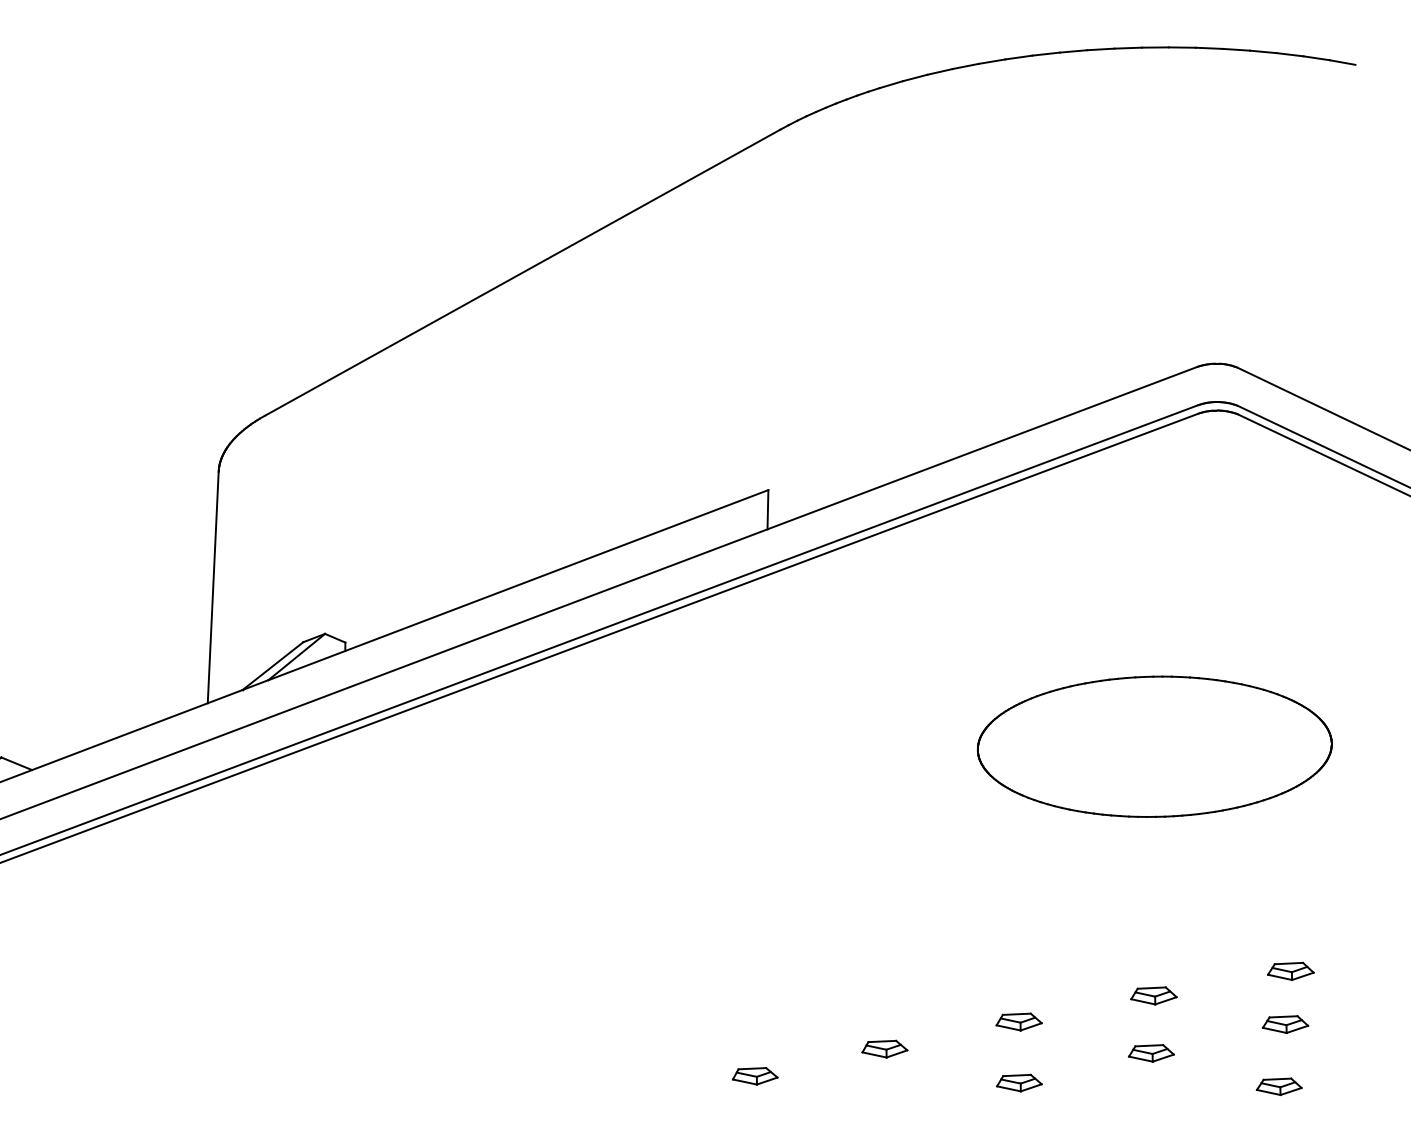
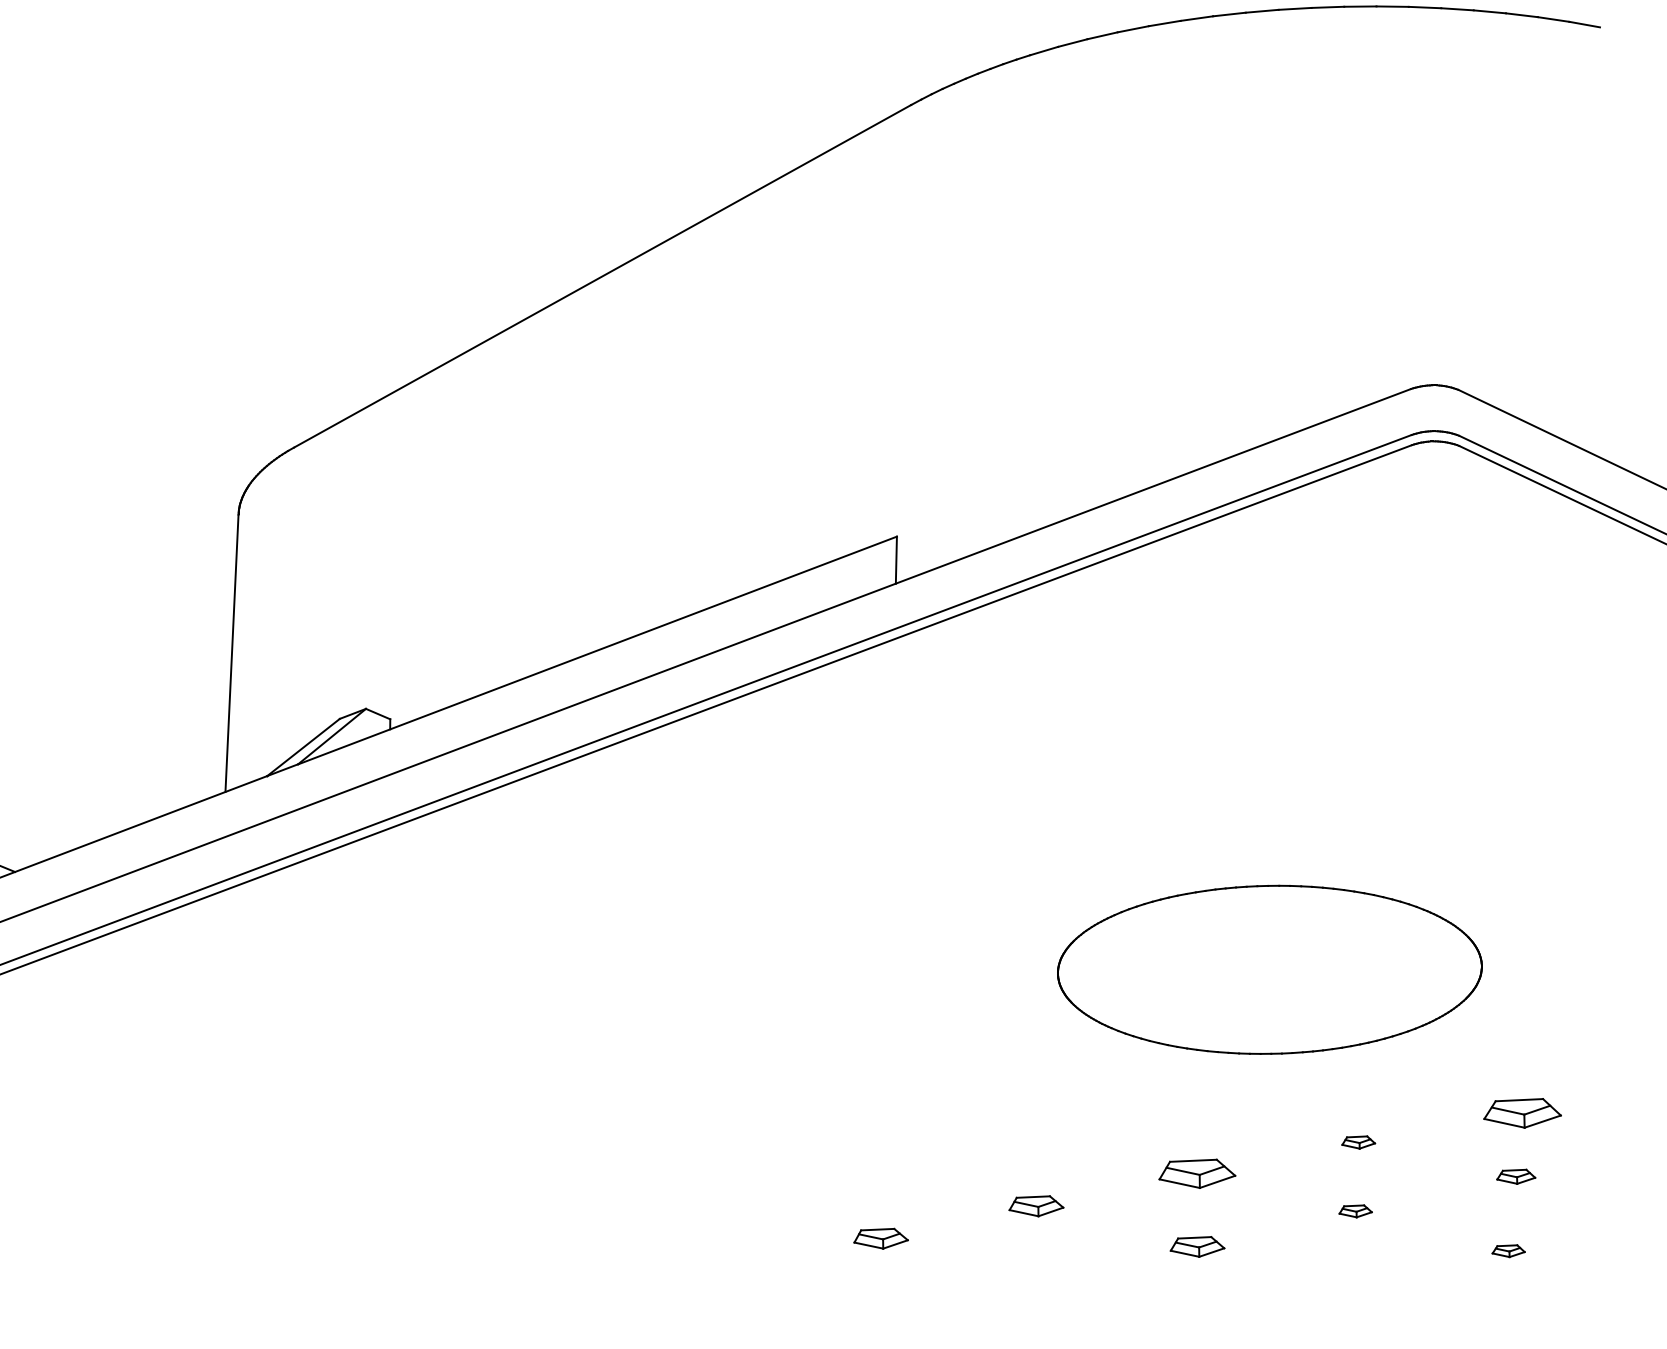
part: (1154, 746) -> (1269, 969), moved
part: (1290, 970) -> (1522, 1112), size x1.4
part: (1153, 995) -> (1358, 1141), size x0.6
part: (1018, 1021) -> (1196, 1173), size x1.4
part: (1285, 1024) -> (1516, 1176), size x0.7
part: (1151, 1053) -> (1355, 1211), size x0.6
part: (1278, 1086) -> (1507, 1250), size x0.6

